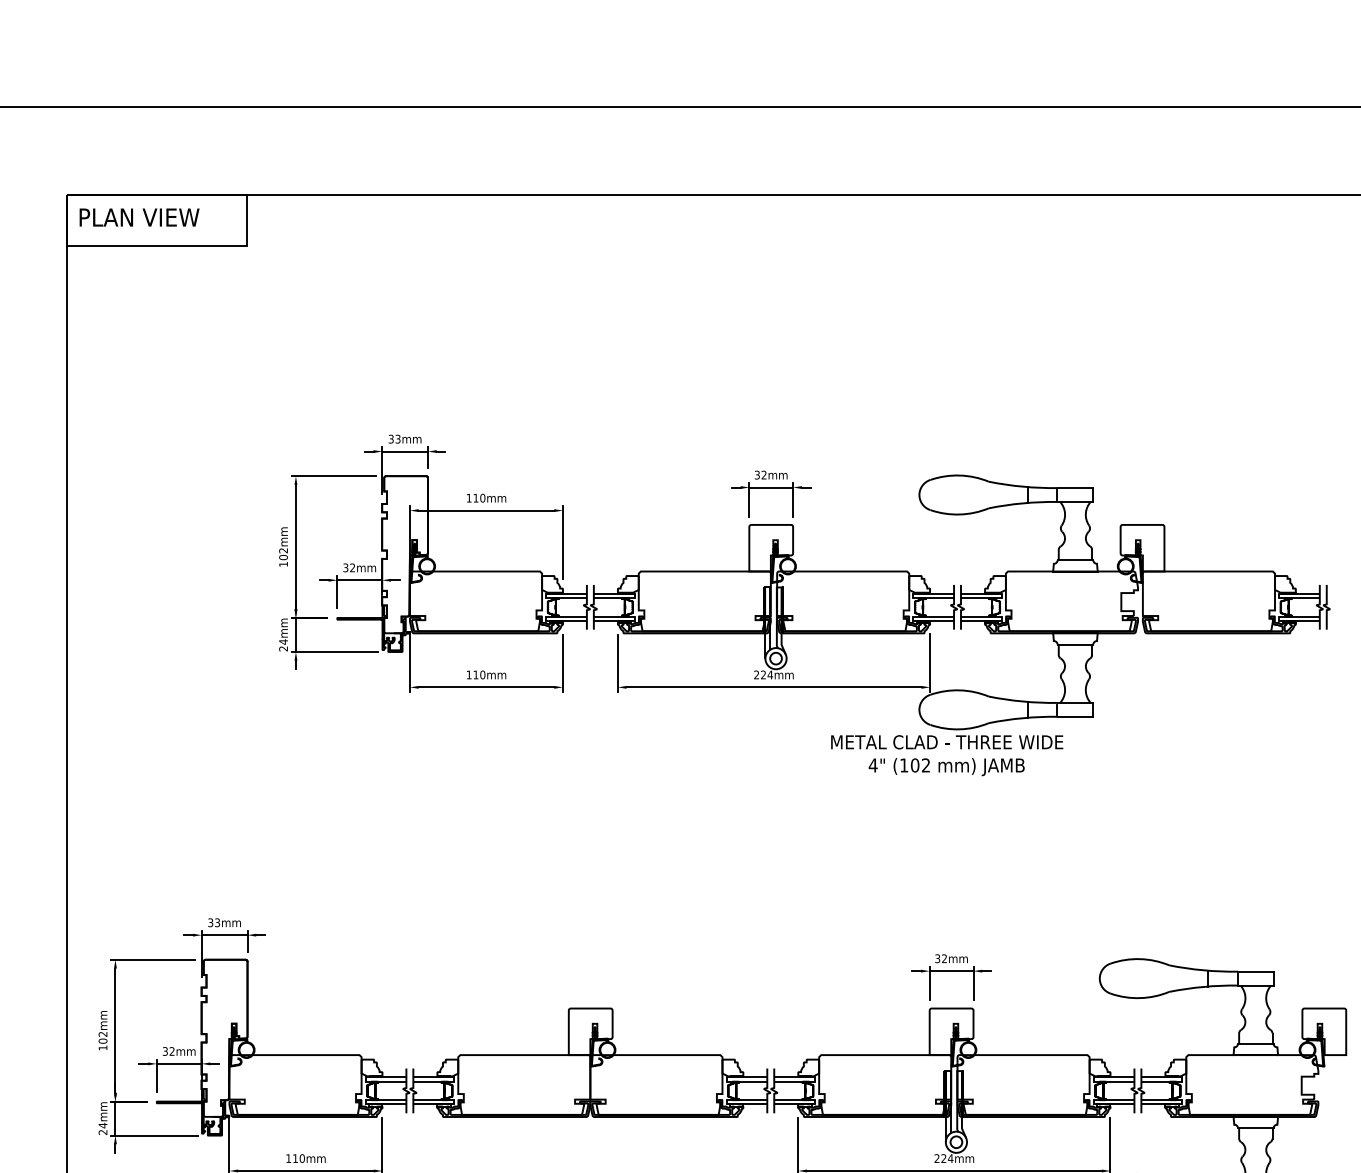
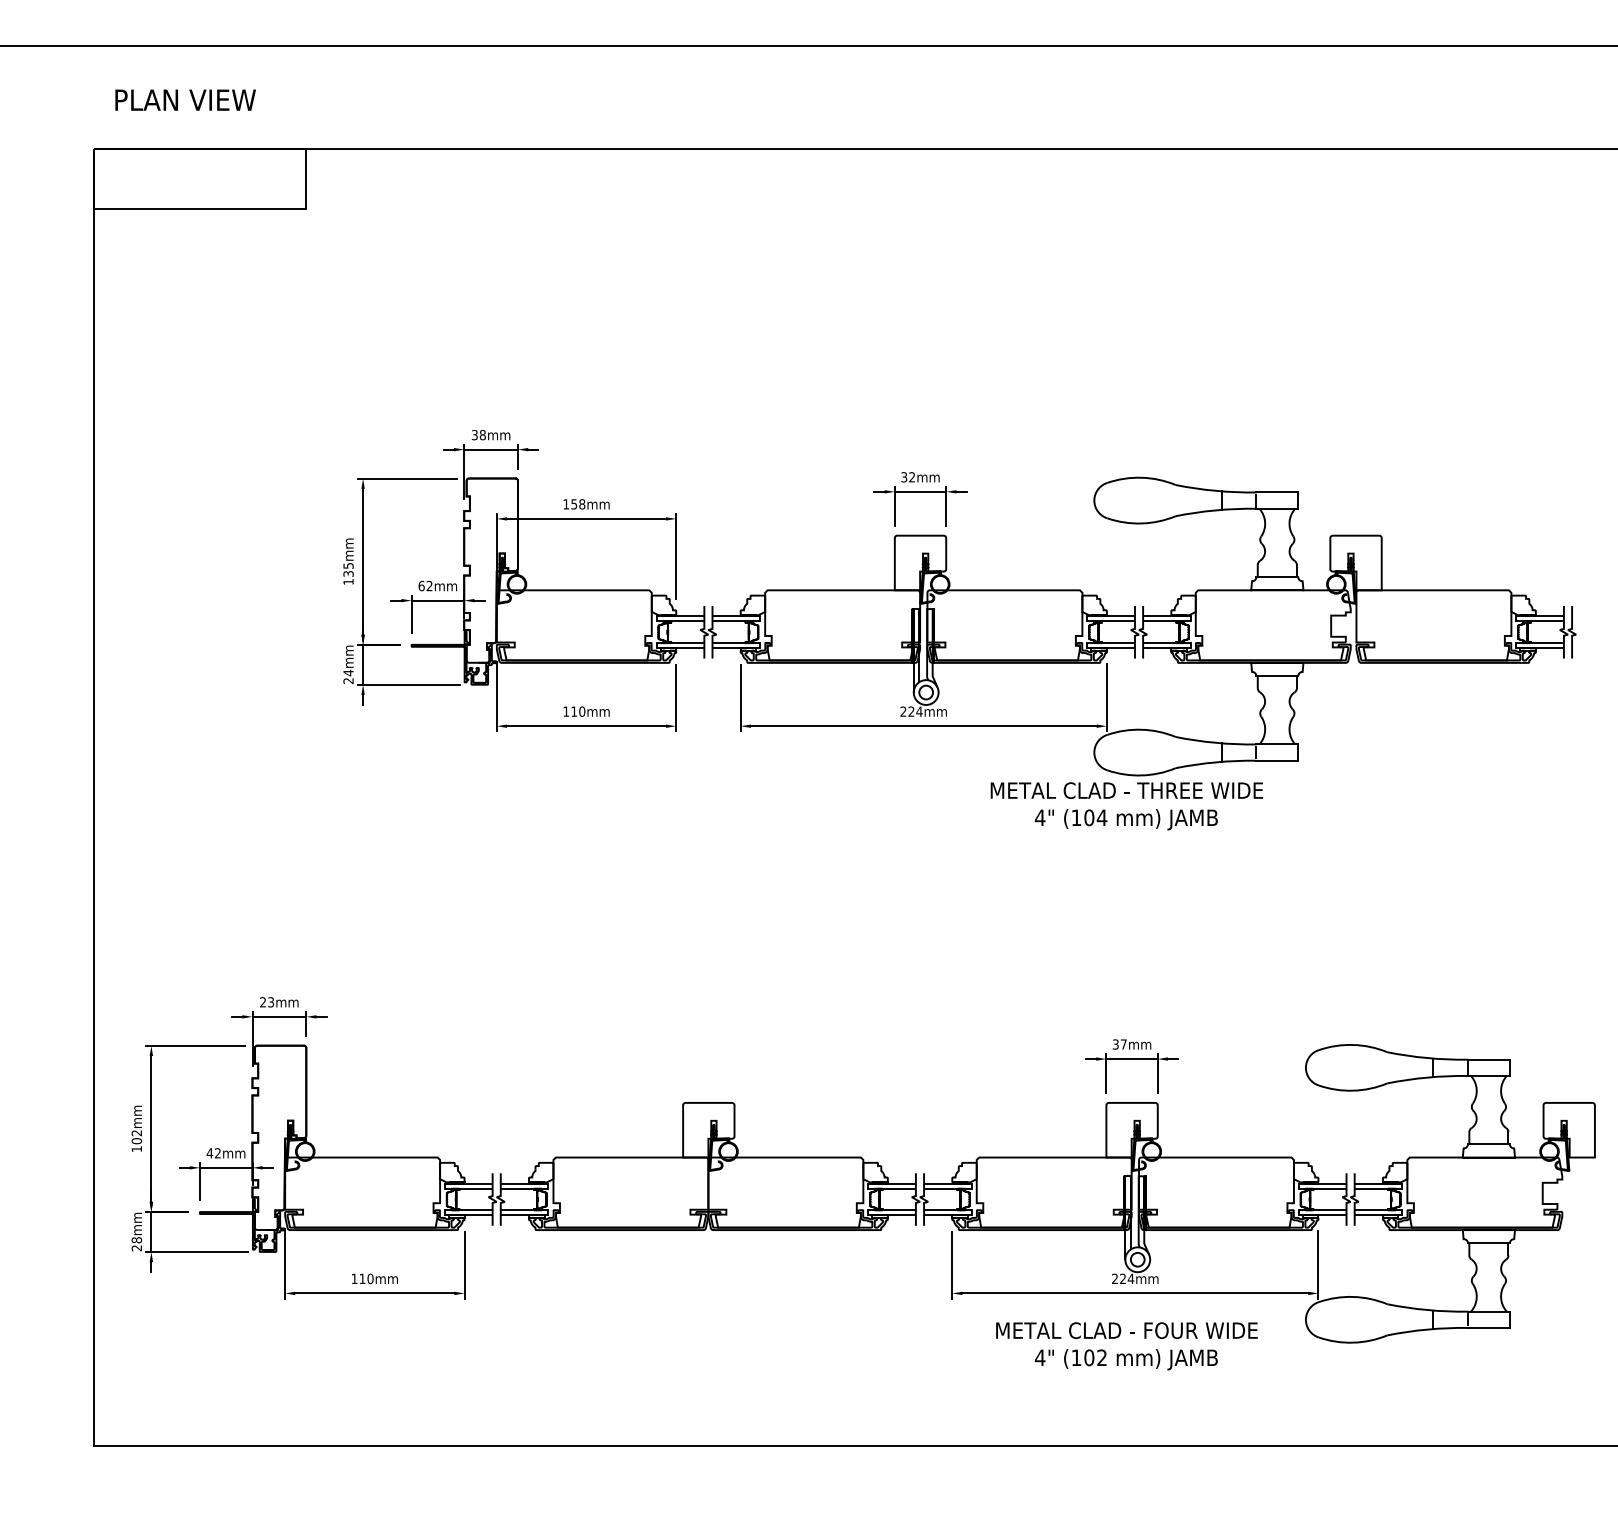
text: (139, 216) -> (185, 99), moved
text: (397, 439) -> (482, 435), 33mm -> 38mm
text: (479, 498) -> (578, 504), 110mm -> 158mm
text: (283, 554) -> (348, 570), 102mm -> 135mm
text: (345, 567) -> (421, 585), 32mm -> 62mm
text: (925, 765) -> (1101, 817), (102 -> (104
text: (211, 922) -> (263, 1002), 33mm -> 23mm
text: (944, 958) -> (1123, 1044), 32mm -> 37mm
text: (165, 1051) -> (209, 1153), 32mm -> 42mm
text: (102, 1125) -> (136, 1240), 24mm -> 28mm

